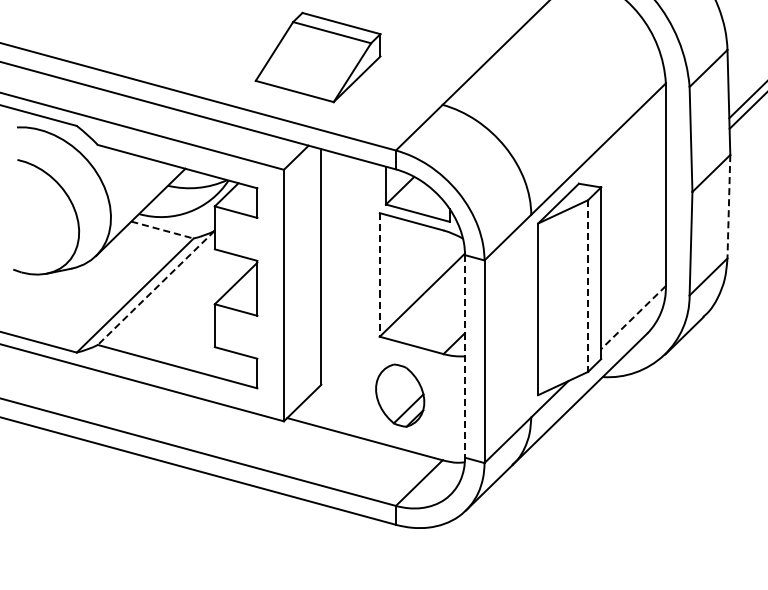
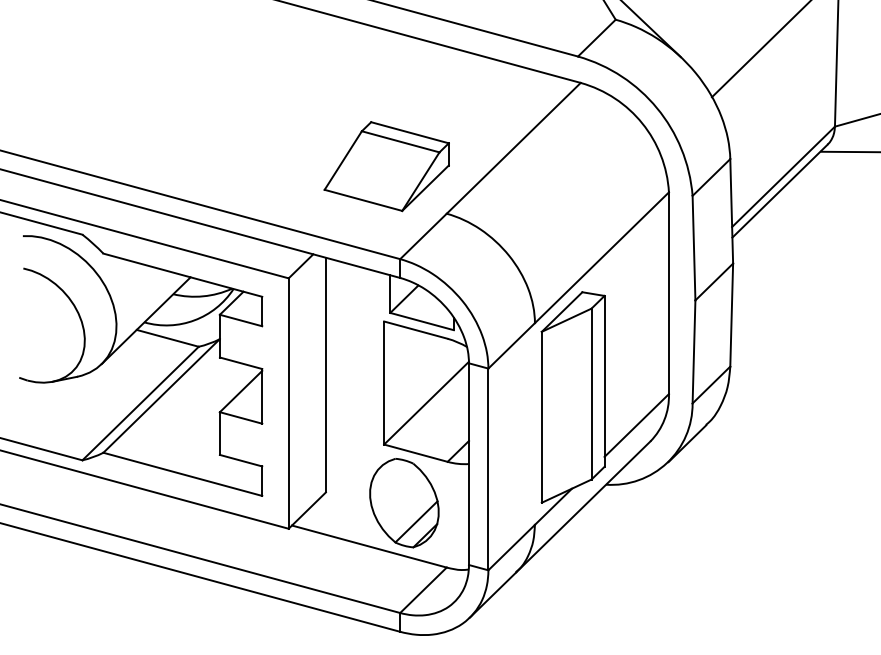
part: (317, 57) -> (386, 166), moved
line: (728, 207) -> (731, 315), dashed -> solid
line: (163, 230) -> (168, 338), dashed -> solid
line: (380, 275) -> (384, 383), dashed -> solid
line: (588, 286) -> (591, 394), dashed -> solid
line: (156, 288) -> (161, 396), dashed -> solid
line: (633, 317) -> (636, 425), dashed -> solid
line: (464, 356) -> (468, 464), dashed -> solid
part: (400, 395) -> (404, 503), size x1.43

